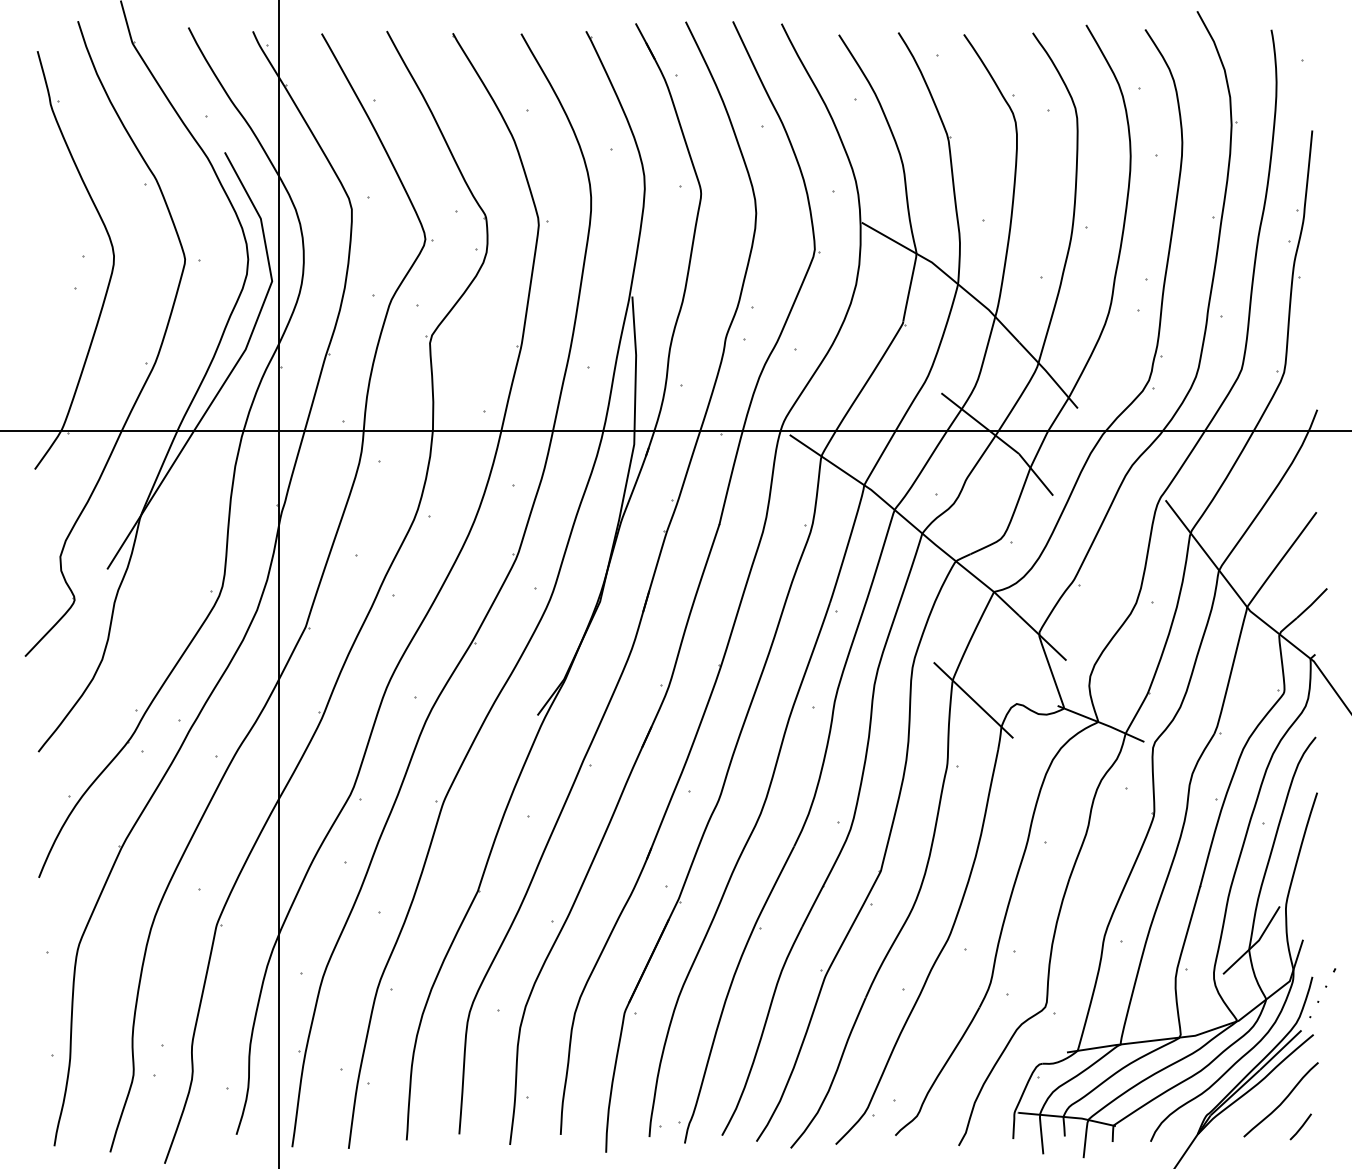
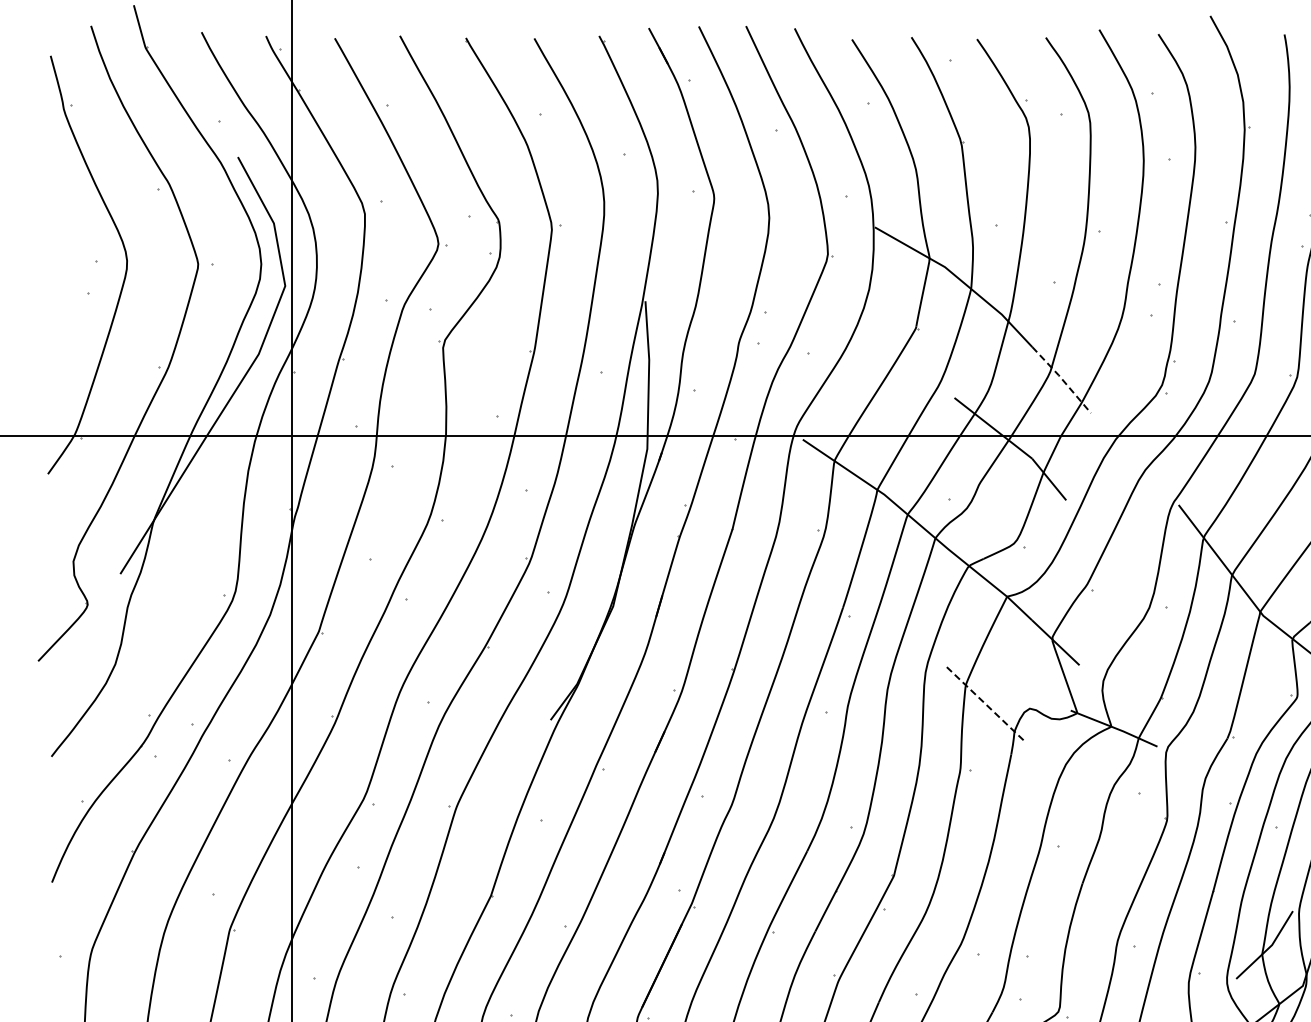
line: (1048, 374) -> (1061, 379), solid -> dashed
line: (973, 700) -> (986, 705), solid -> dashed

